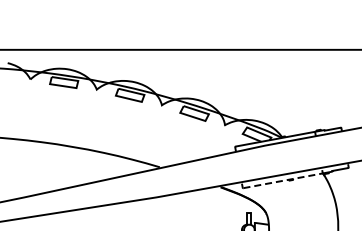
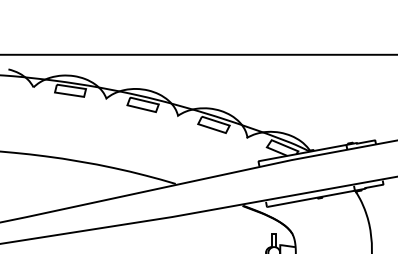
line: (287, 179) -> (316, 197), dashed -> solid

